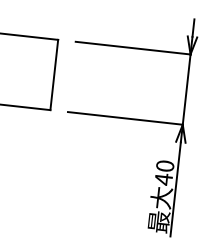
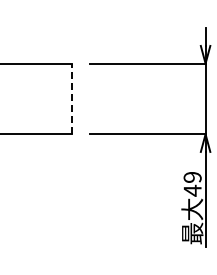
line: (54, 74) -> (72, 98), solid -> dashed
text: (165, 165) -> (192, 176), 40 -> 49

